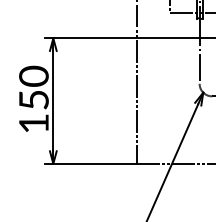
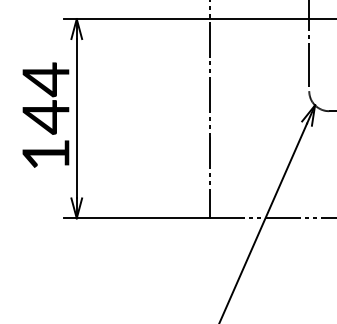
text: (33, 88) -> (45, 98), 150 -> 144

